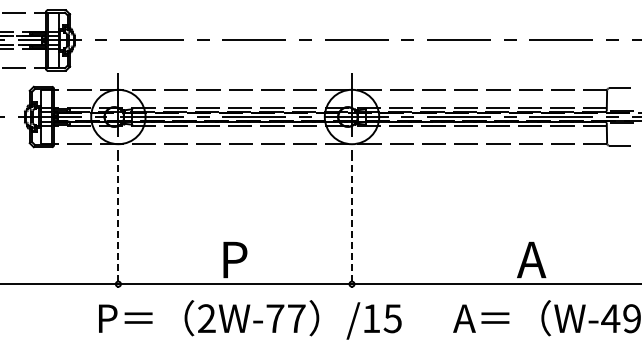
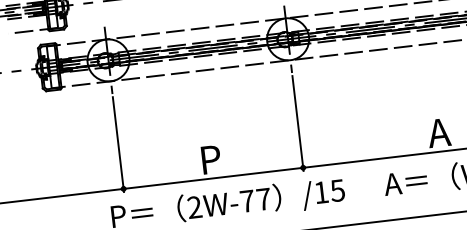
line: (118, 226) -> (118, 144), dashed -> solid
line: (352, 226) -> (298, 123), dashed -> solid

